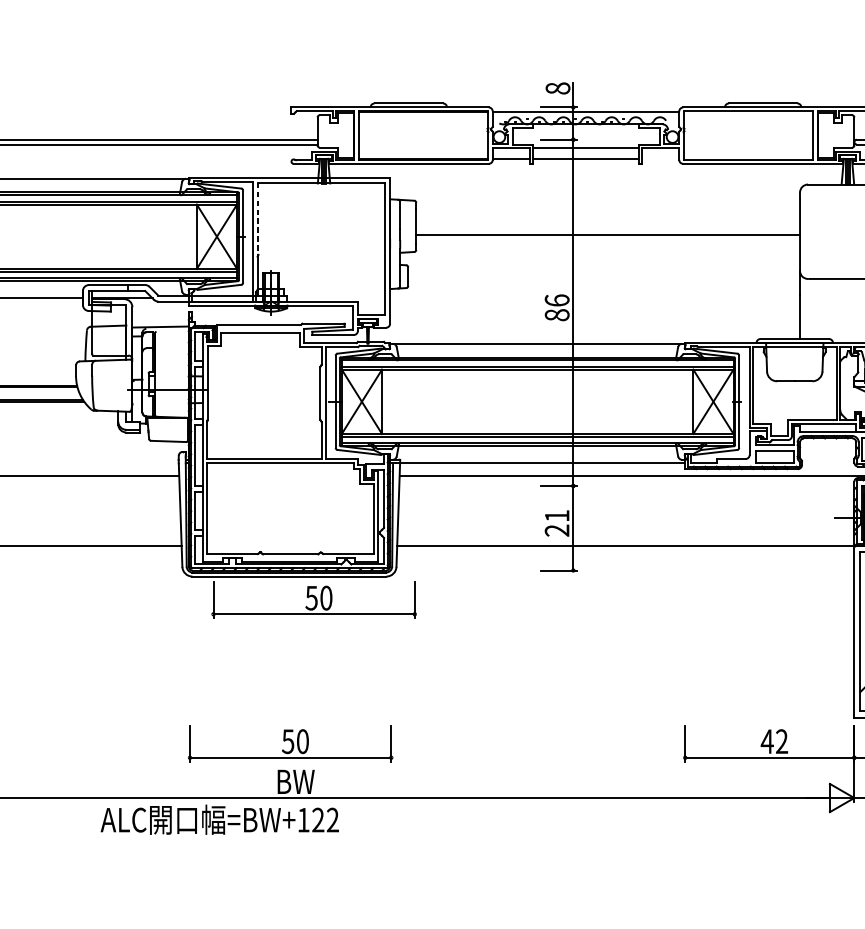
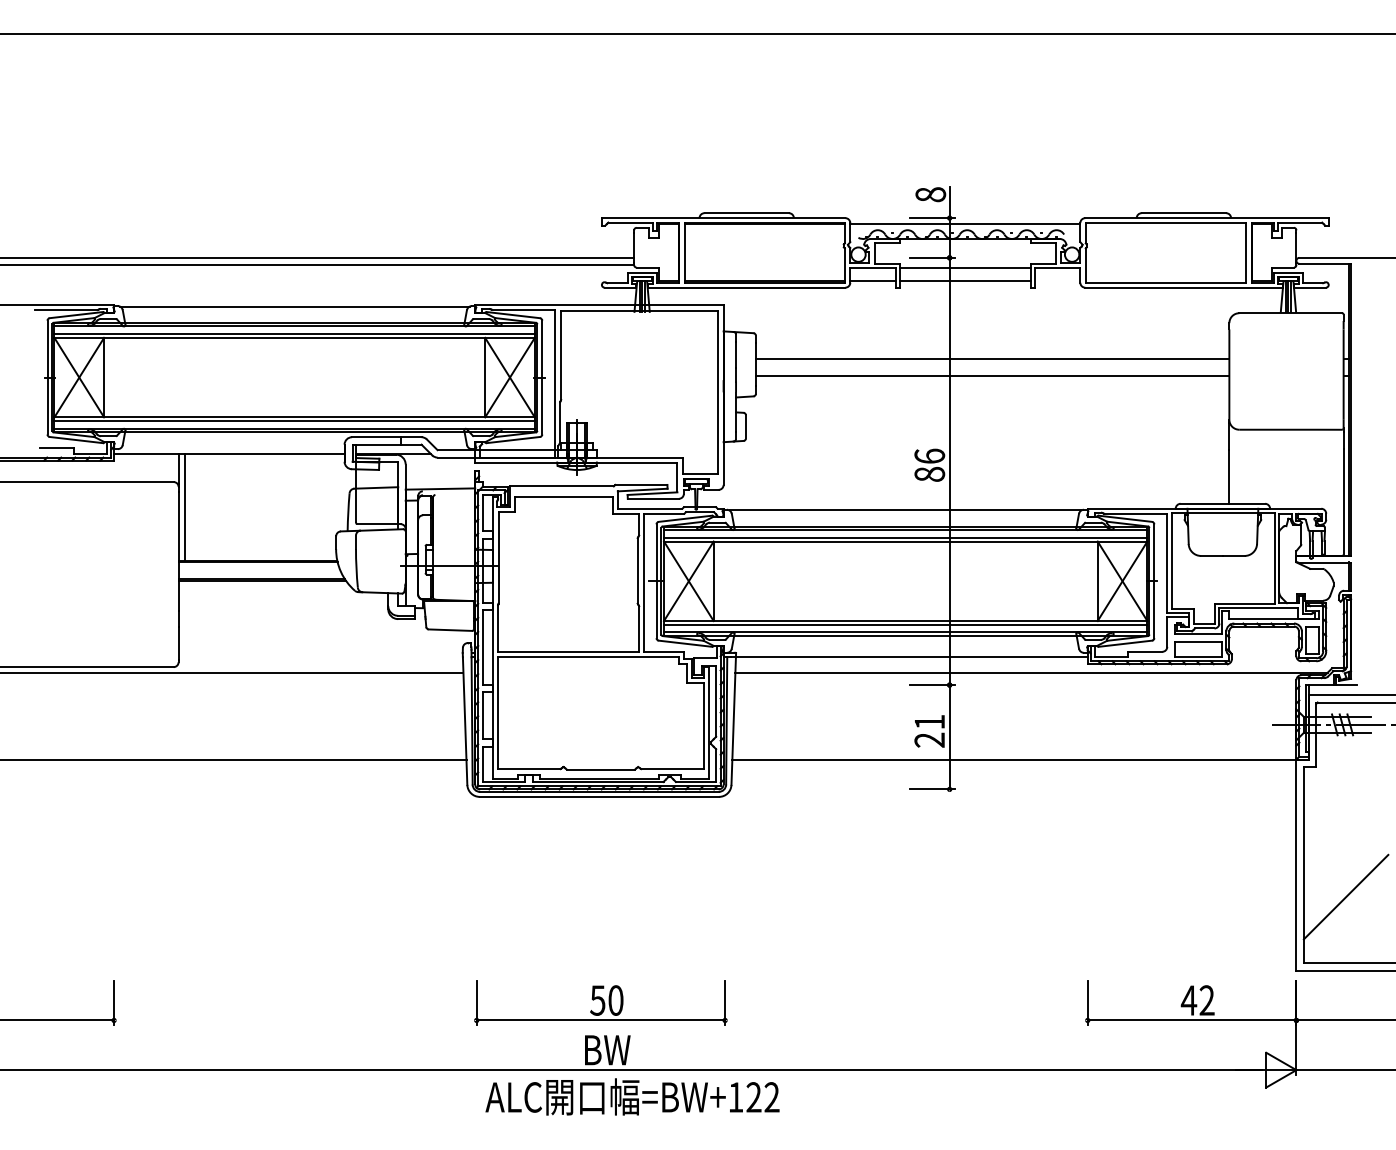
line: (258, 219) -> (561, 356), dashed -> solid
line: (608, 221) -> (992, 358), added
part: (313, 599) -> (629, 825), removed
text: (219, 819) -> (632, 1096), moved

